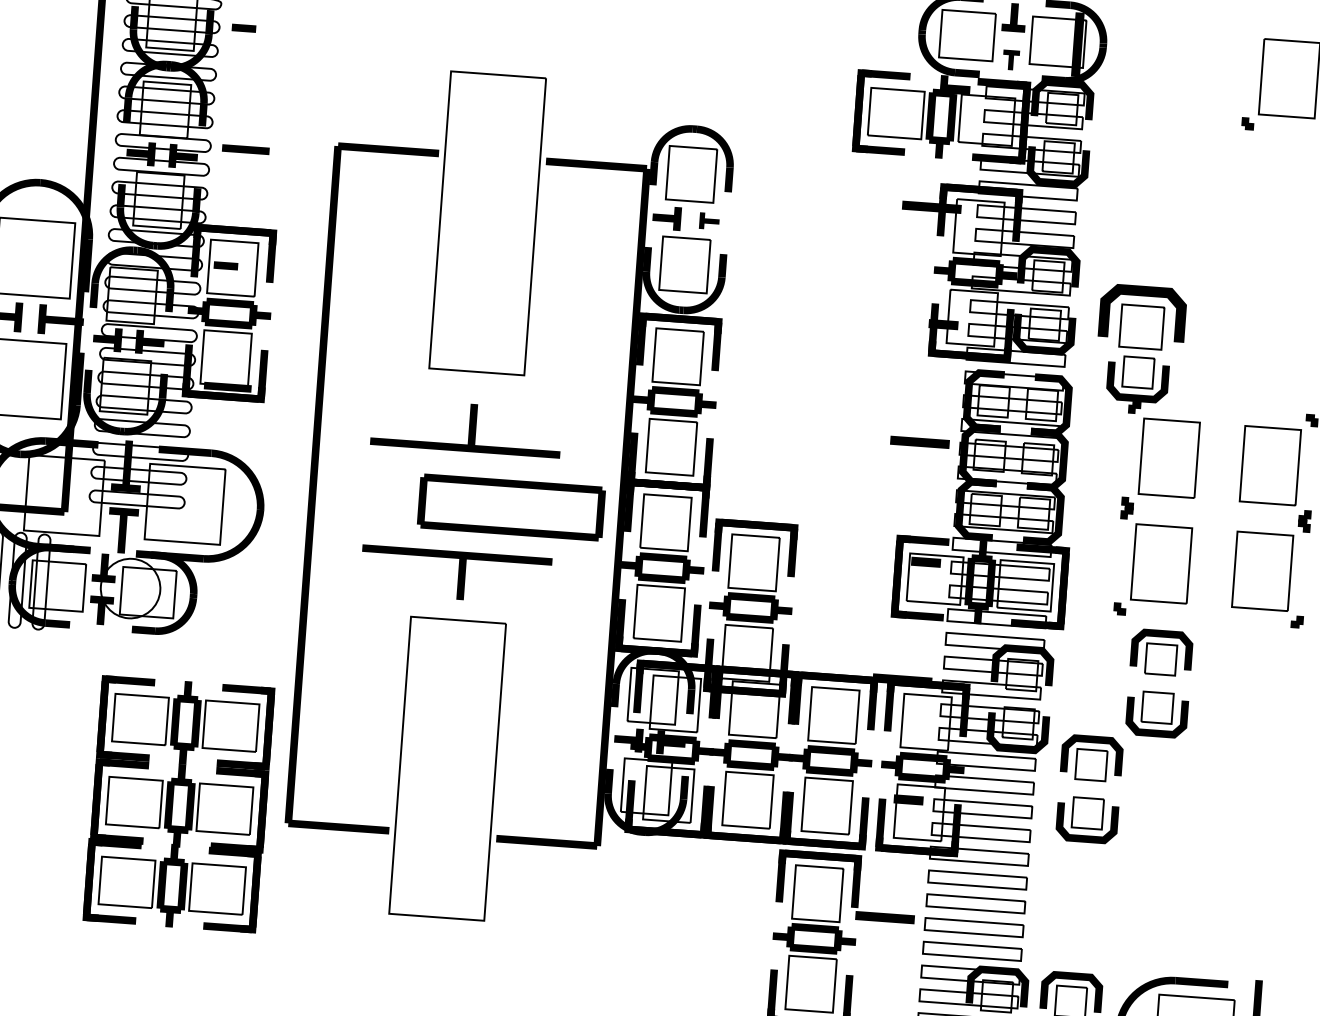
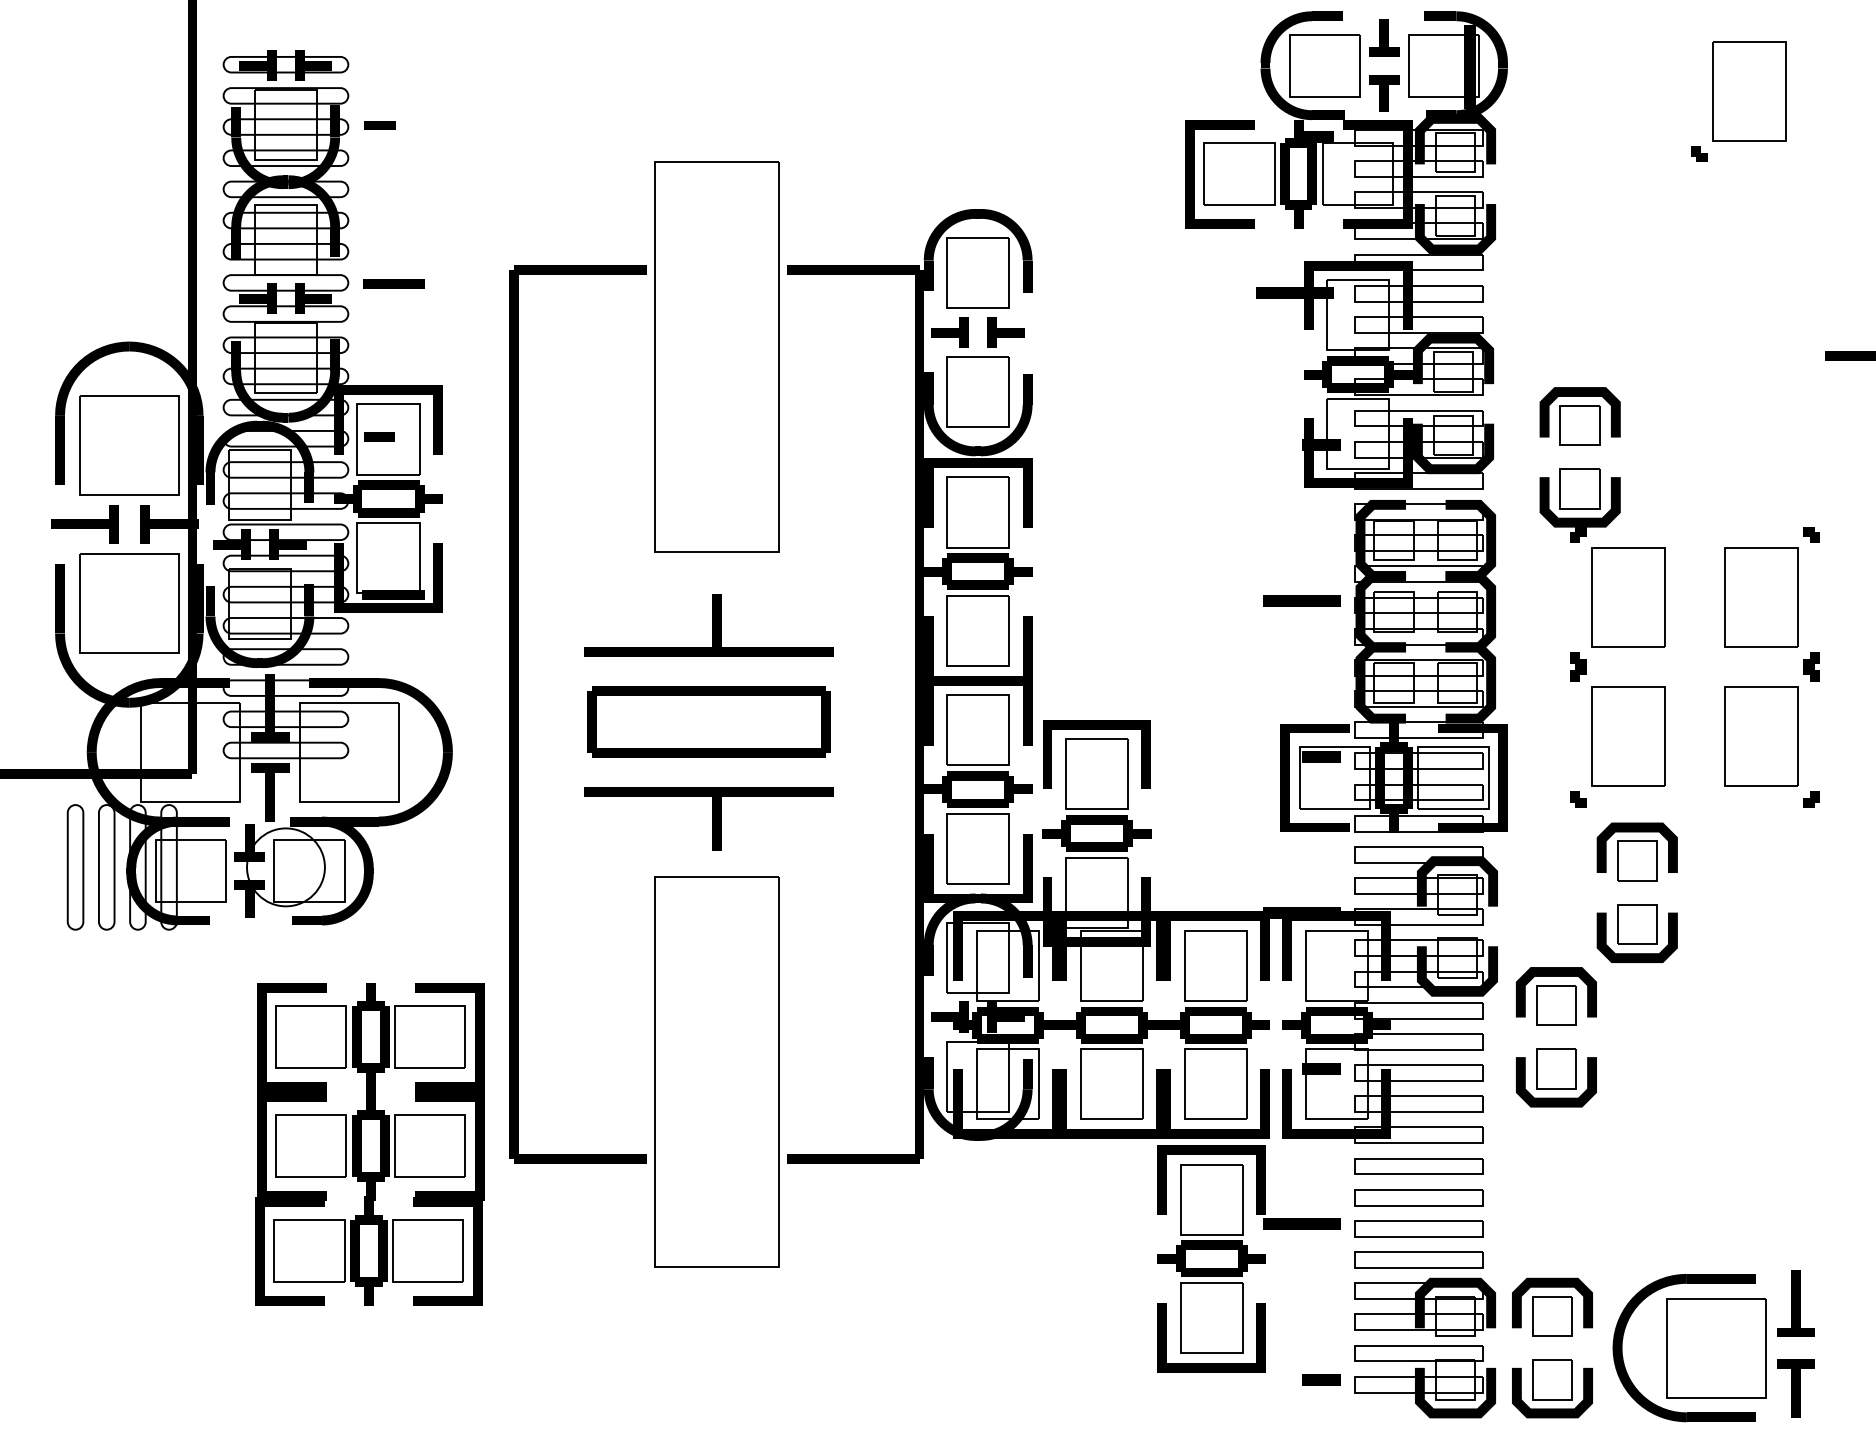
part: (1011, 60) -> (1384, 93), size x1.43
part: (709, 221) -> (1005, 332), size x1.43
part: (1141, 317) -> (1579, 416), size x0.71
part: (511, 507) -> (708, 721), moved

